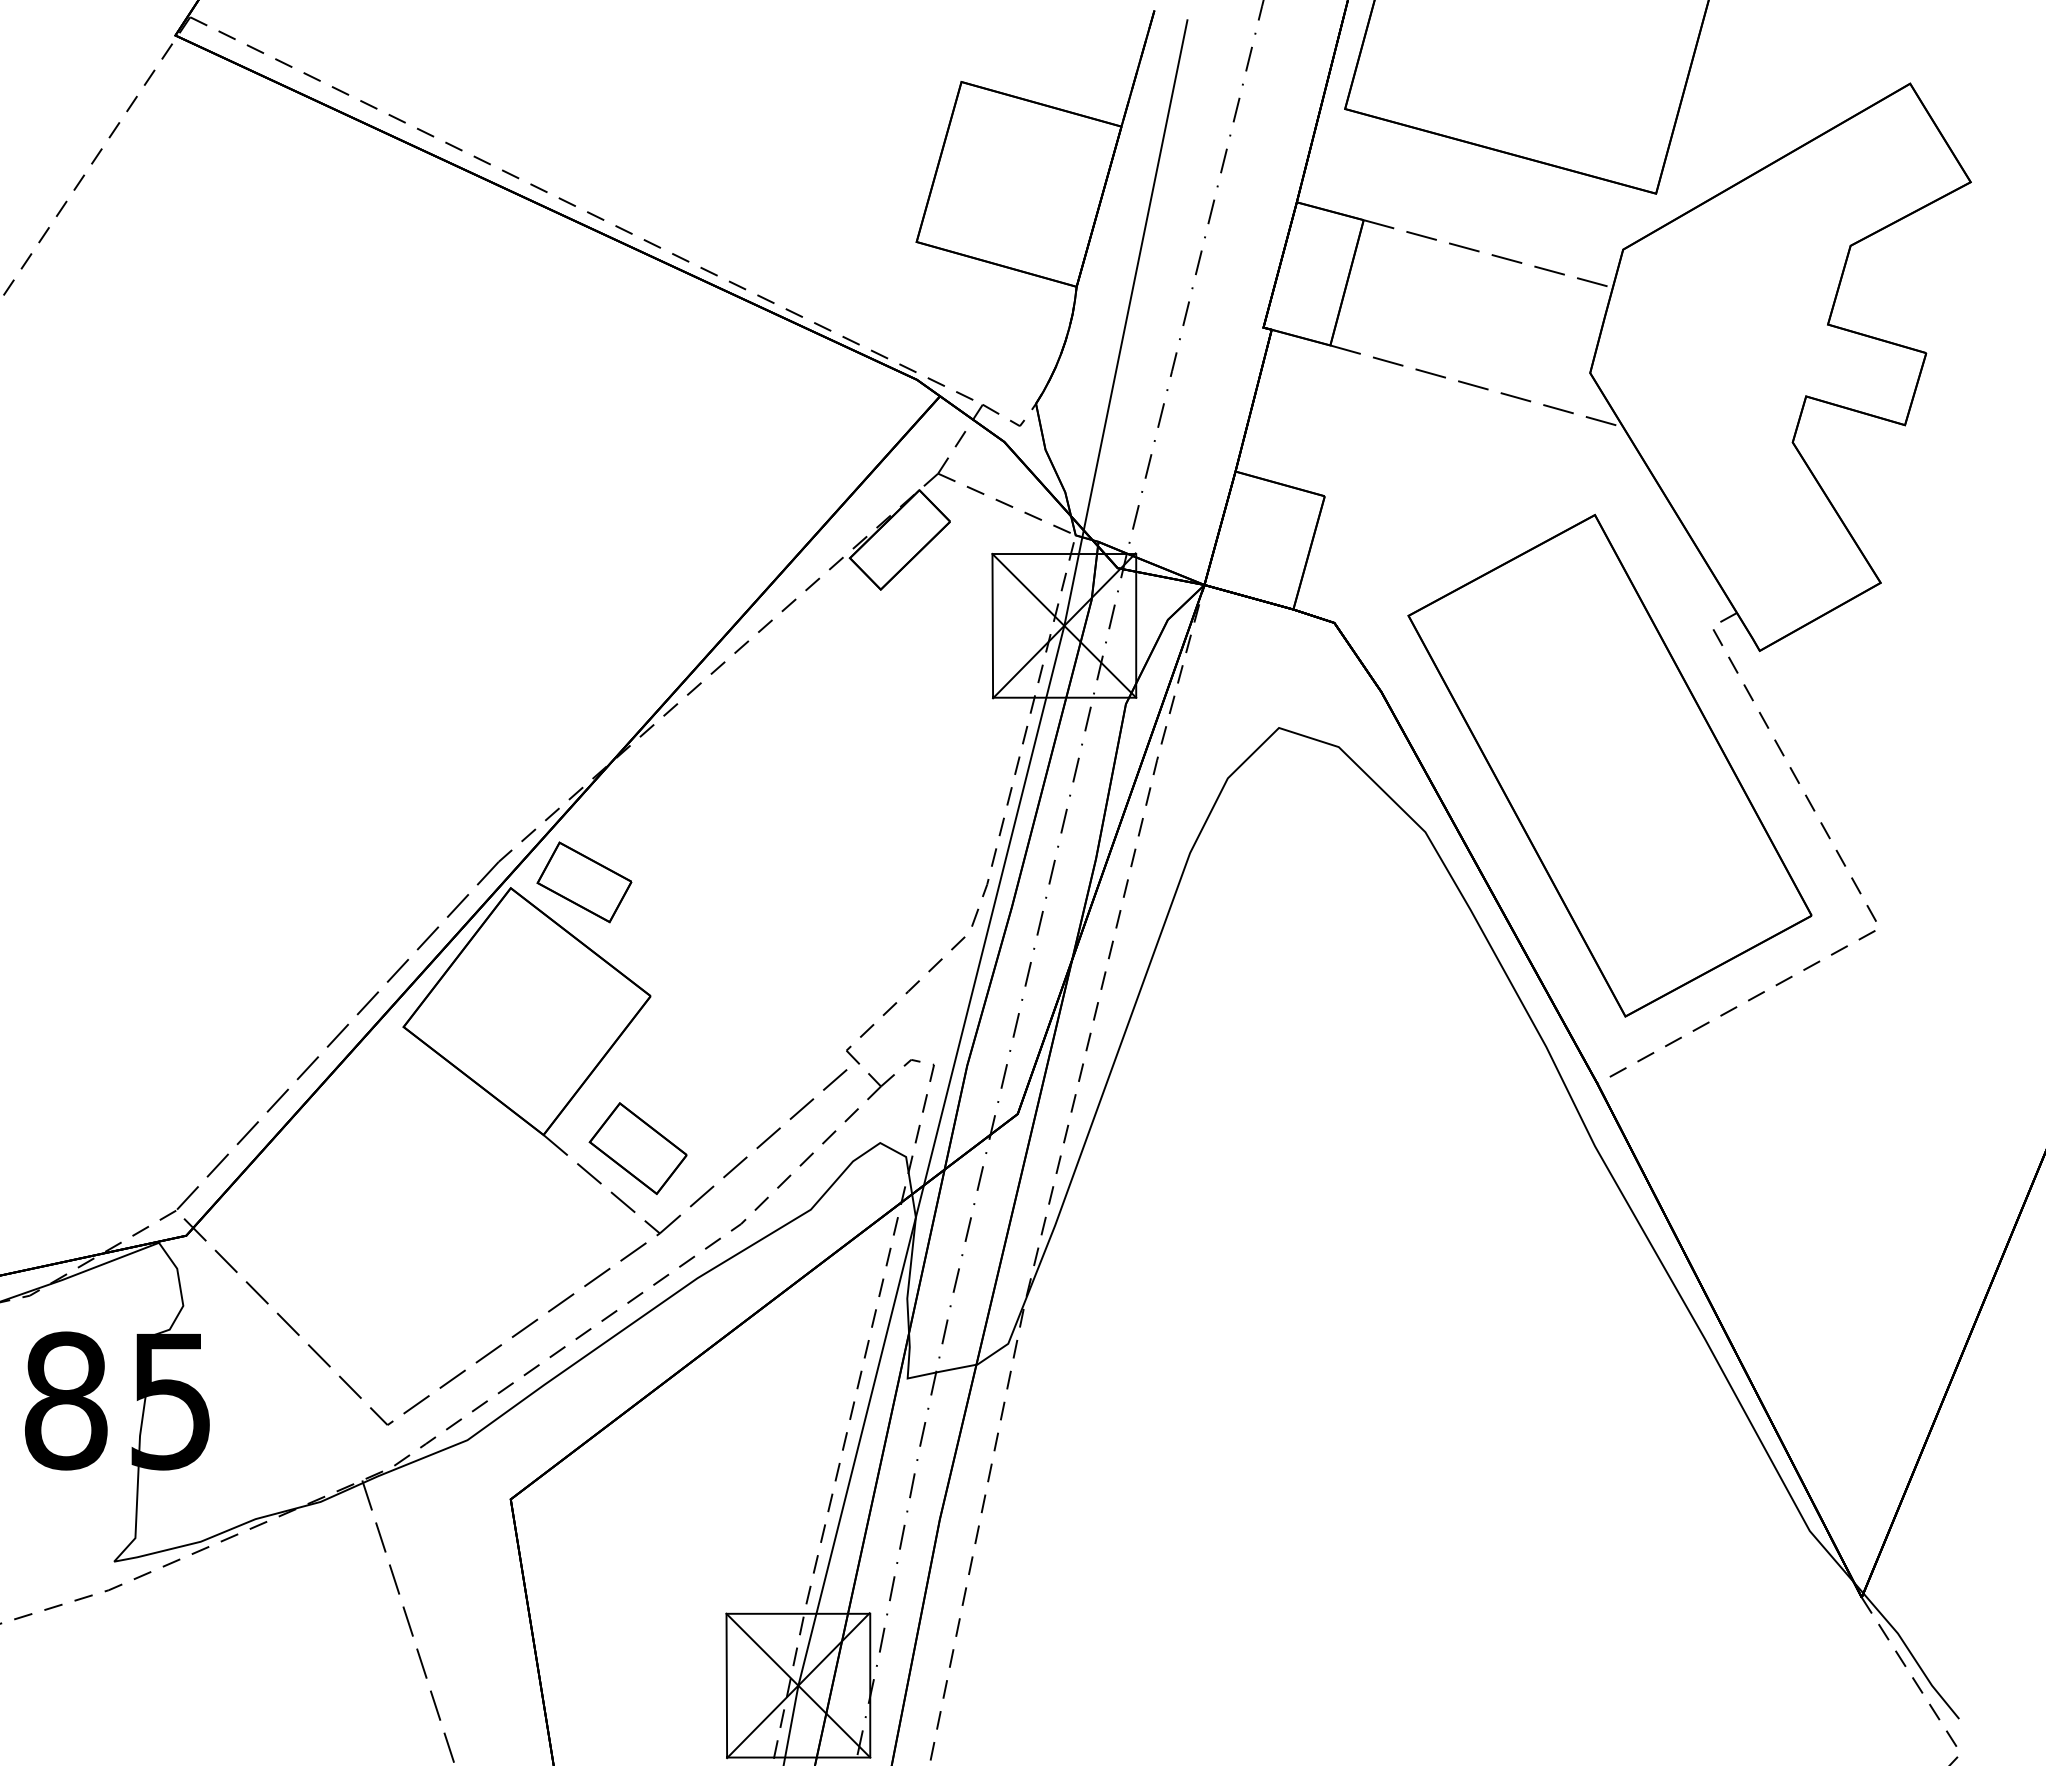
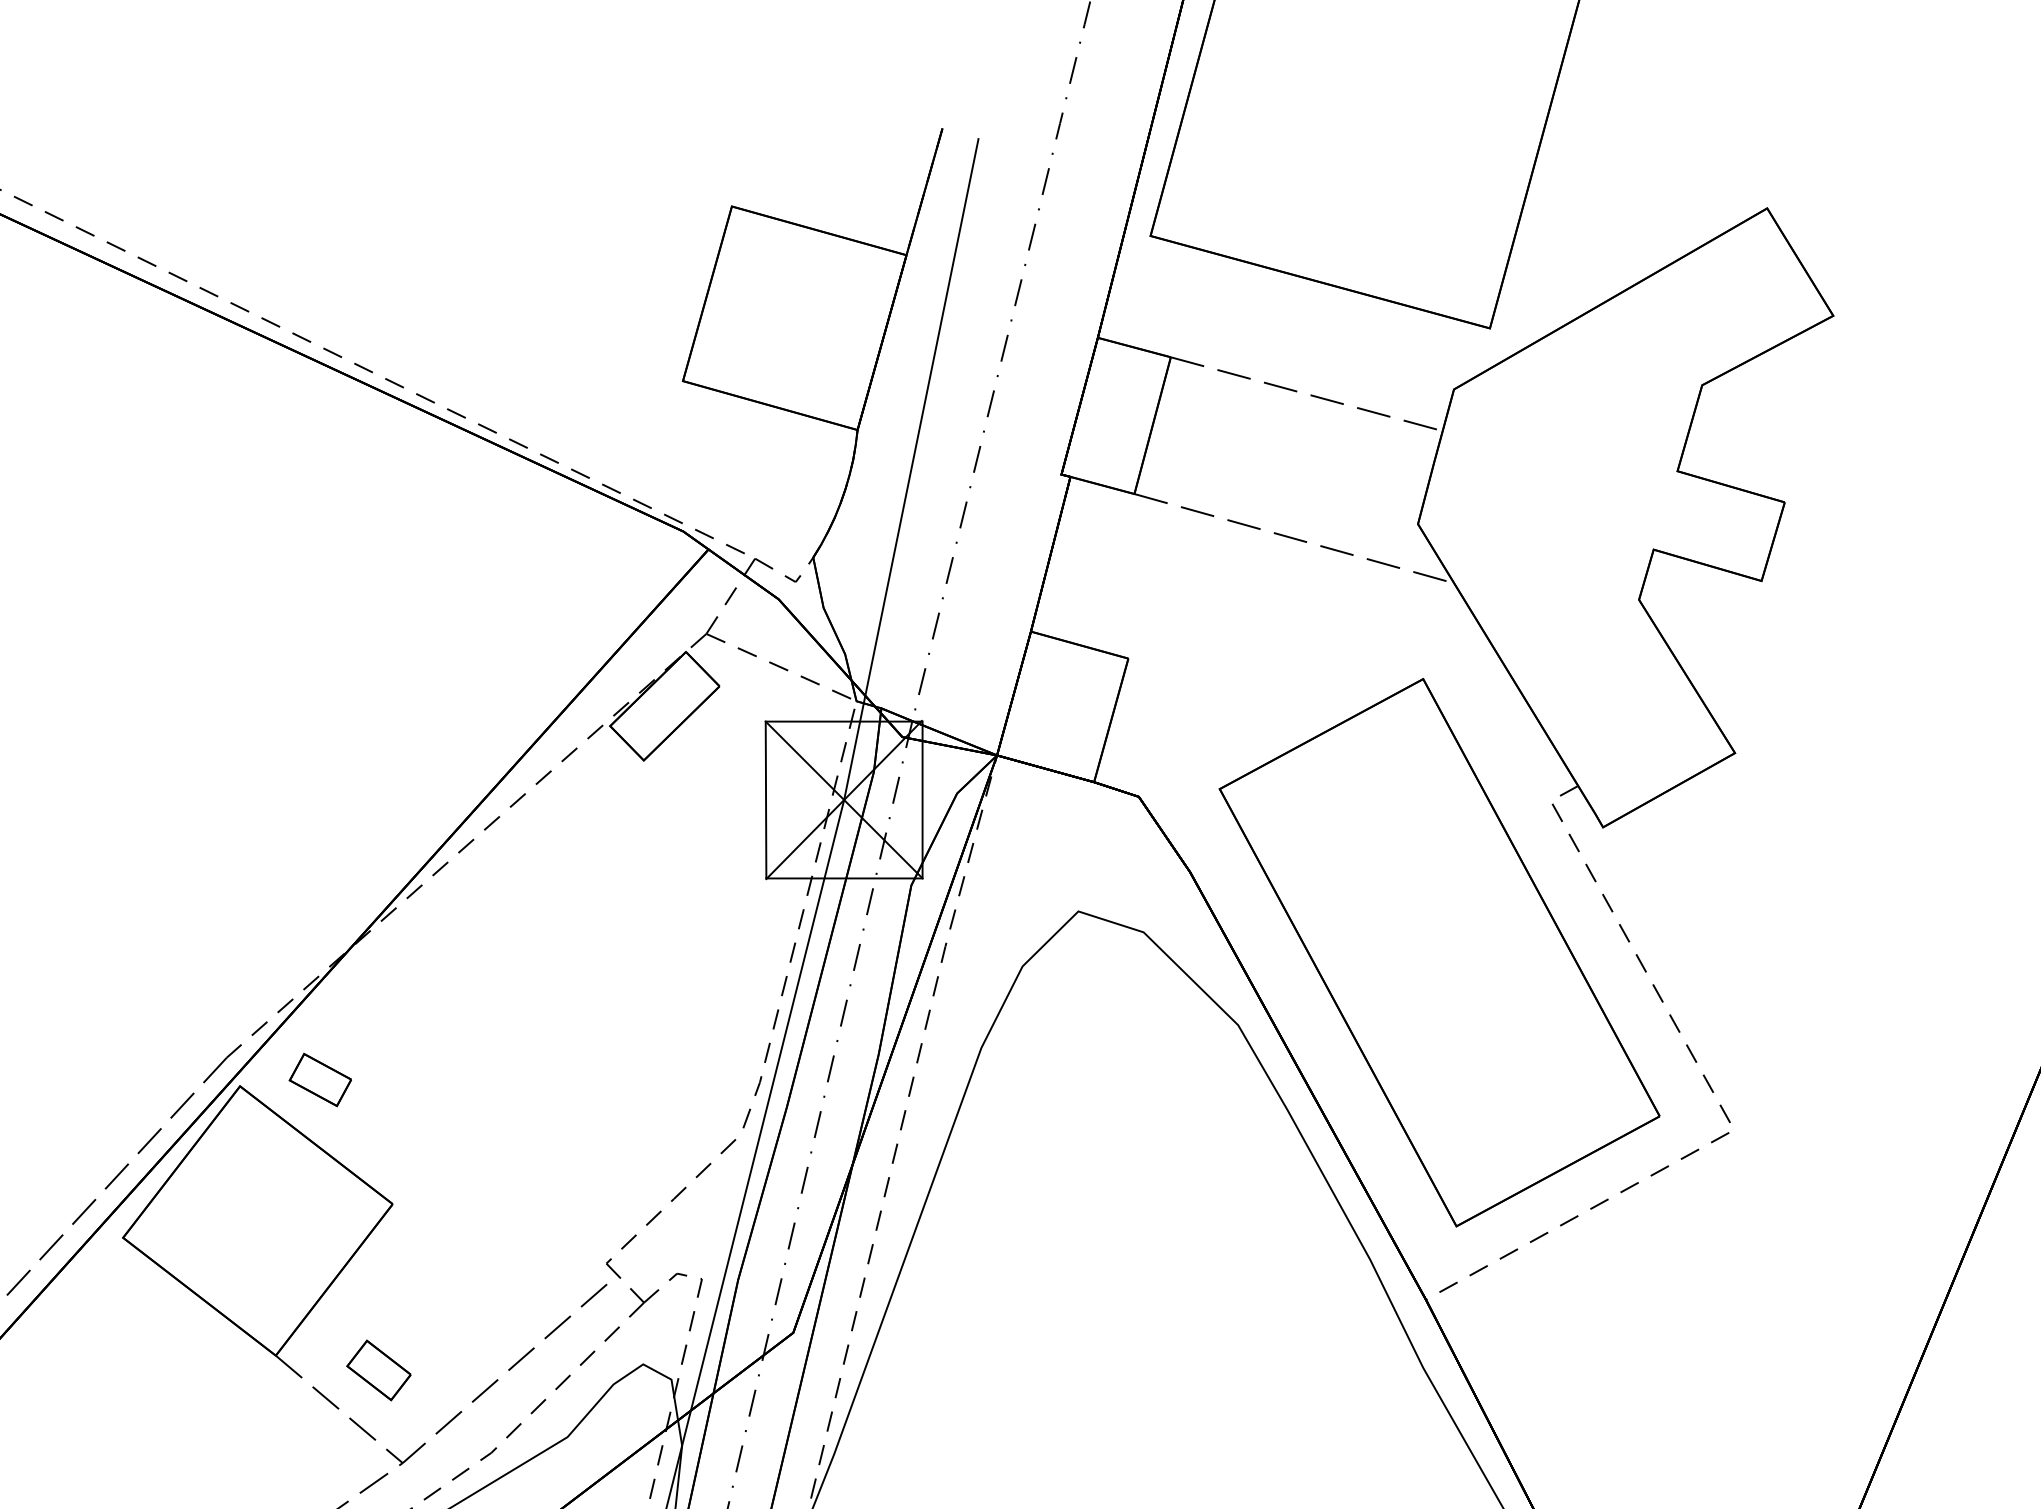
part: (584, 882) -> (320, 1080), size x0.6
part: (637, 1148) -> (378, 1370), size x0.6

